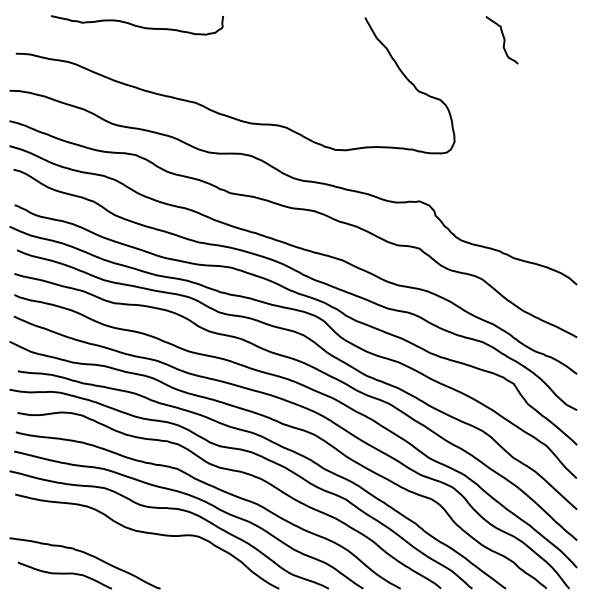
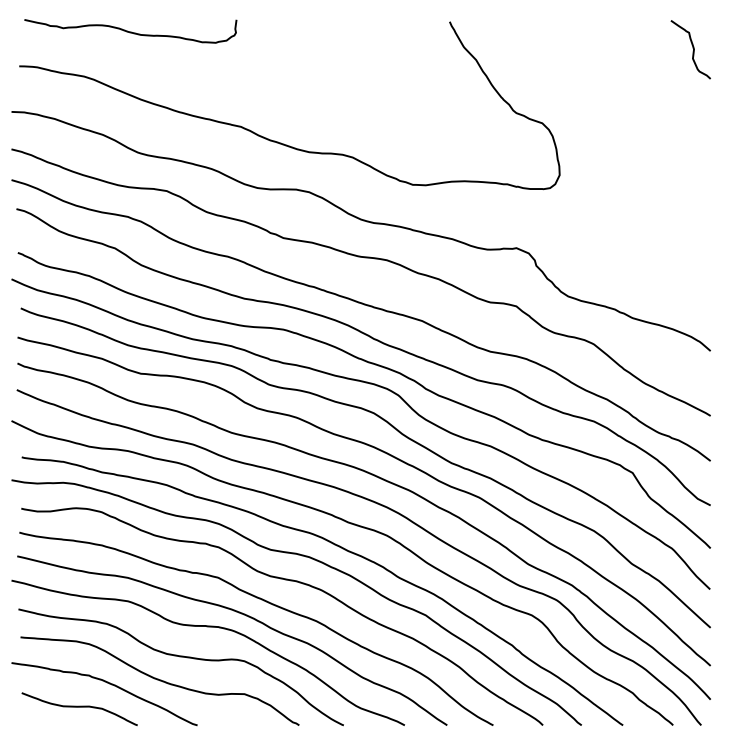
curve: (137, 25) -> (130, 31), moved
curve: (503, 40) -> (692, 50), moved
curve: (129, 552) -> (159, 680), added

